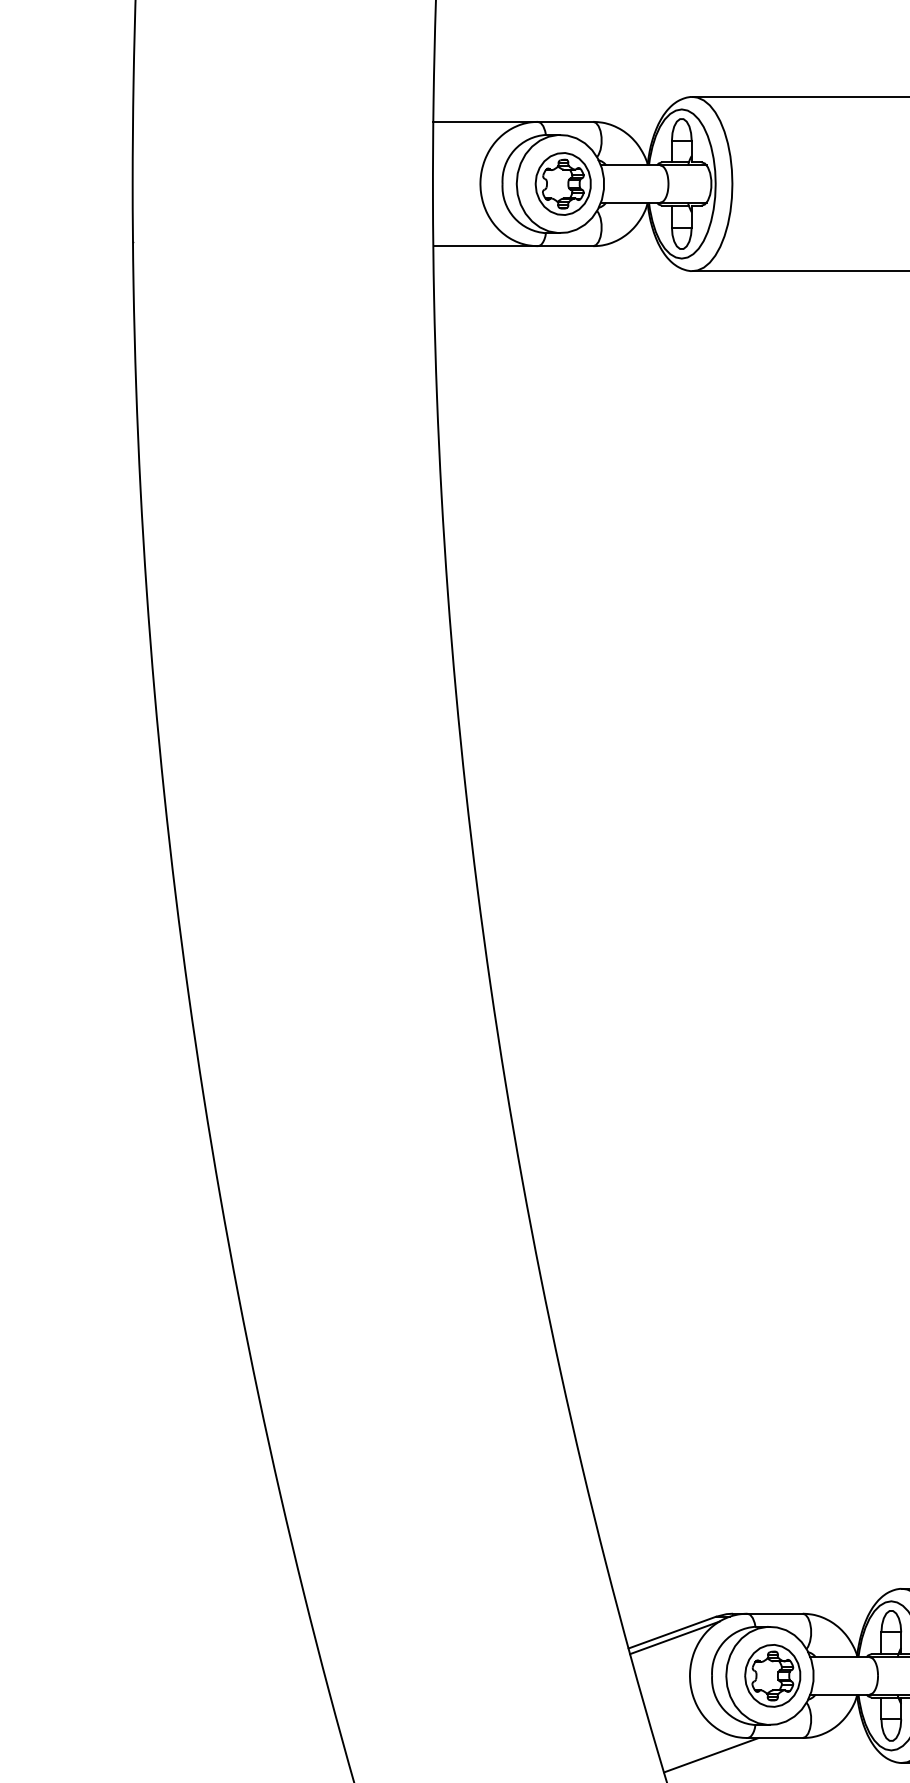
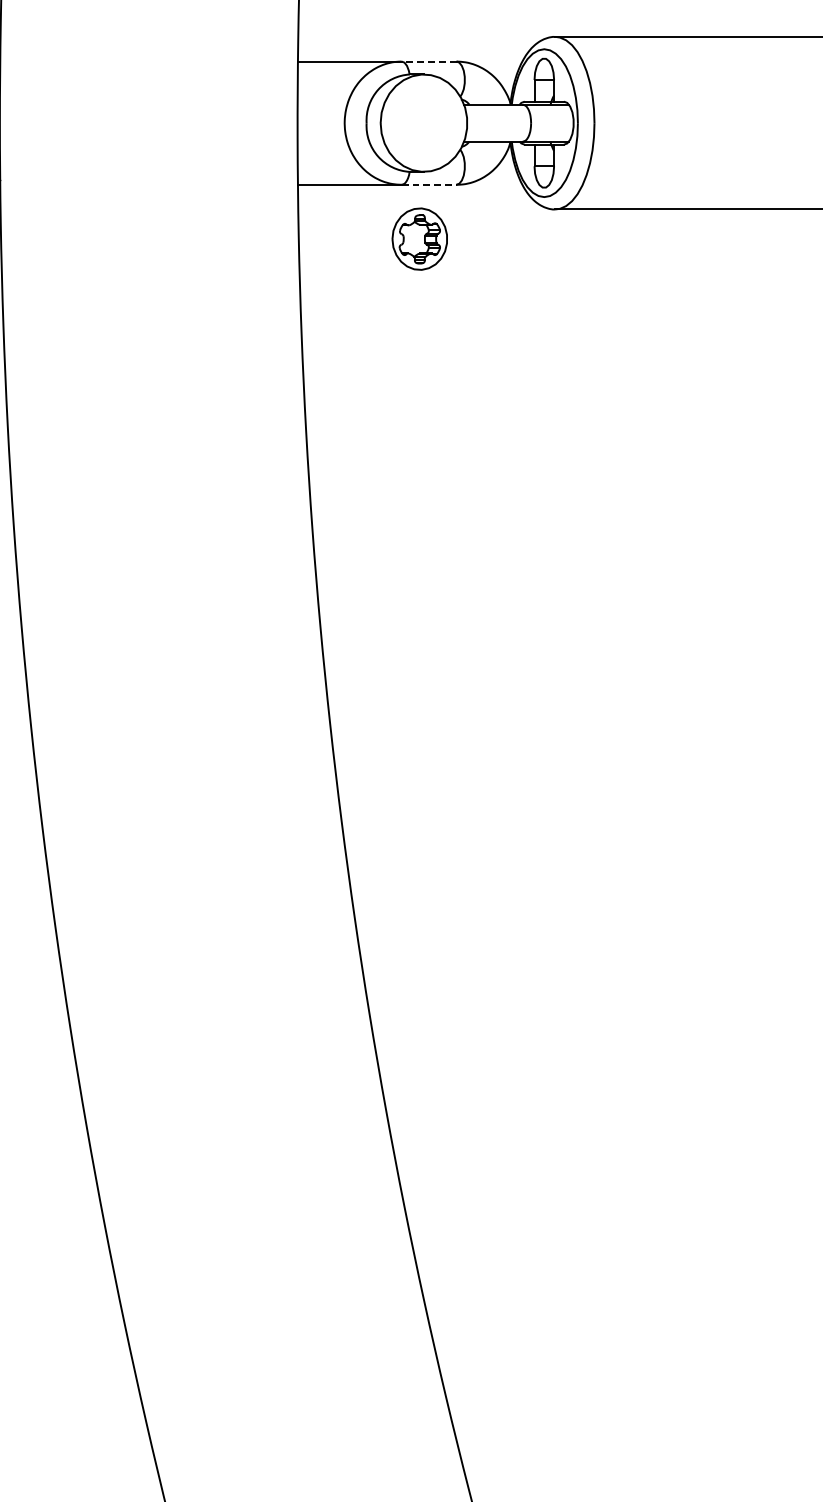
line: (565, 121) -> (429, 61), solid -> dashed
part: (562, 183) -> (419, 238), moved
line: (565, 246) -> (429, 185), solid -> dashed

